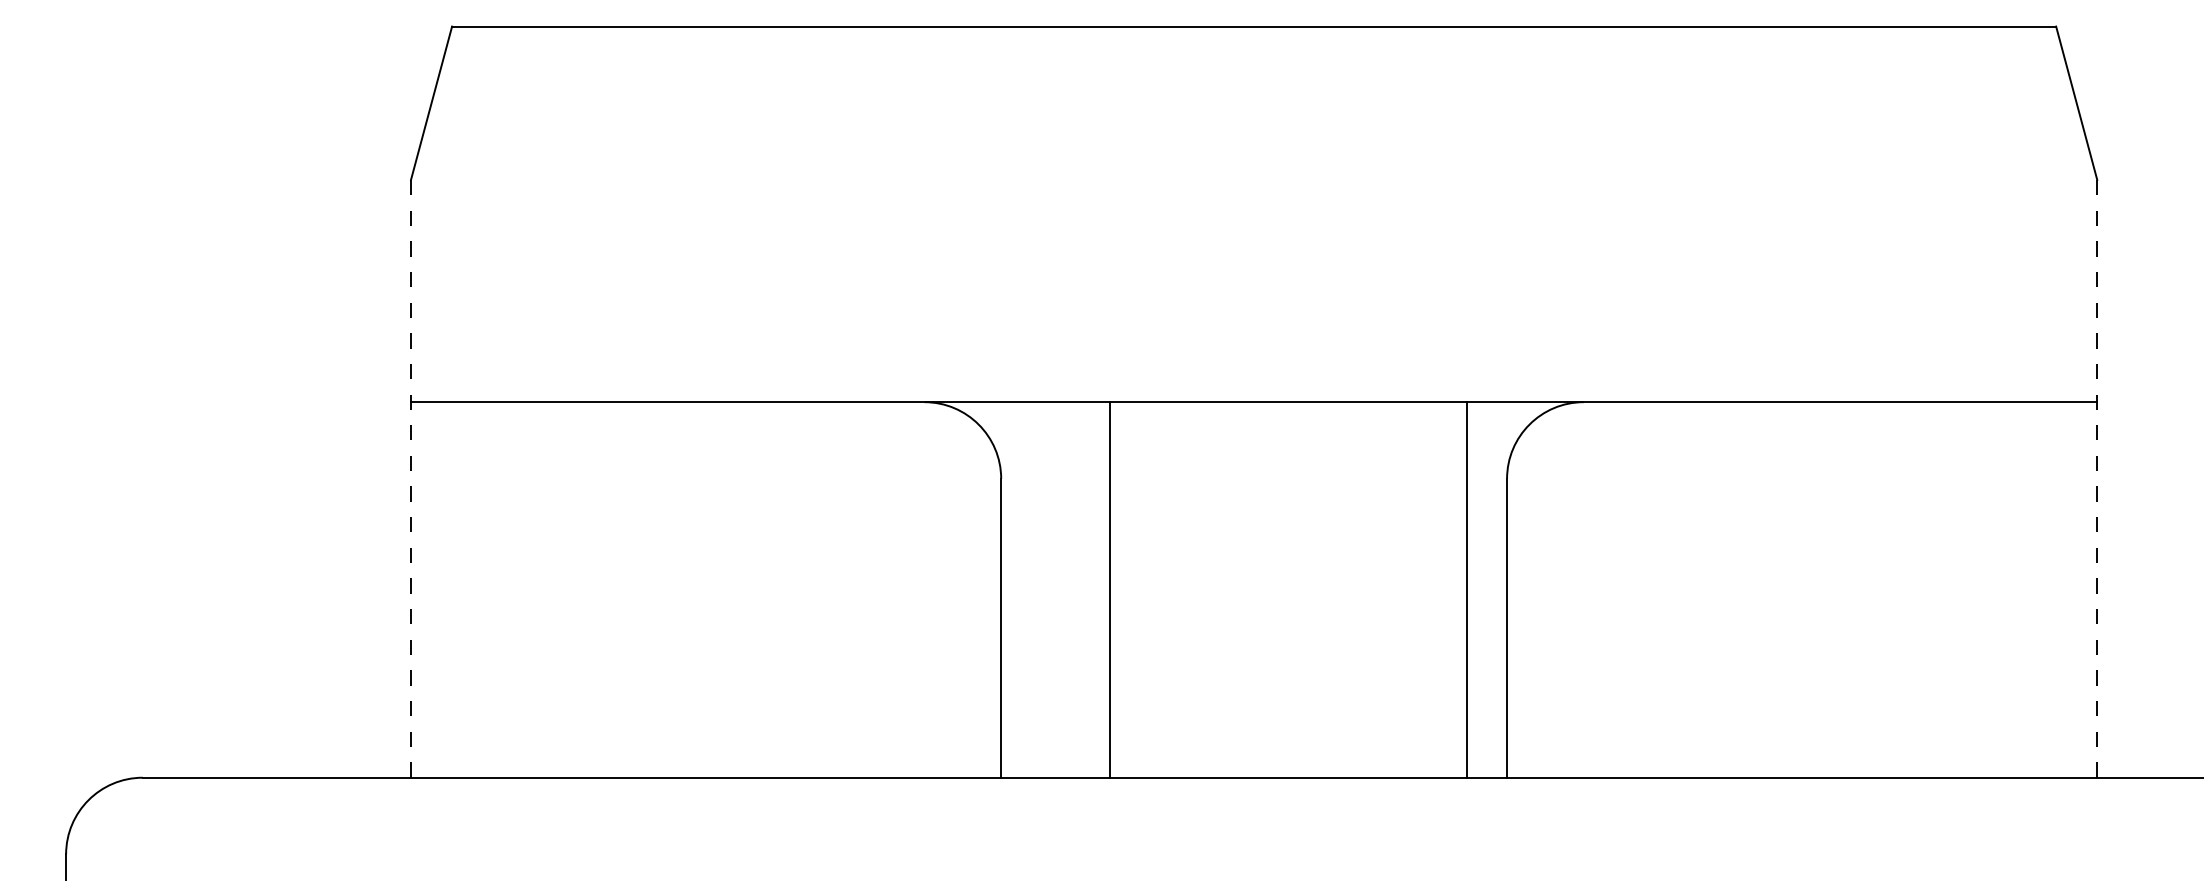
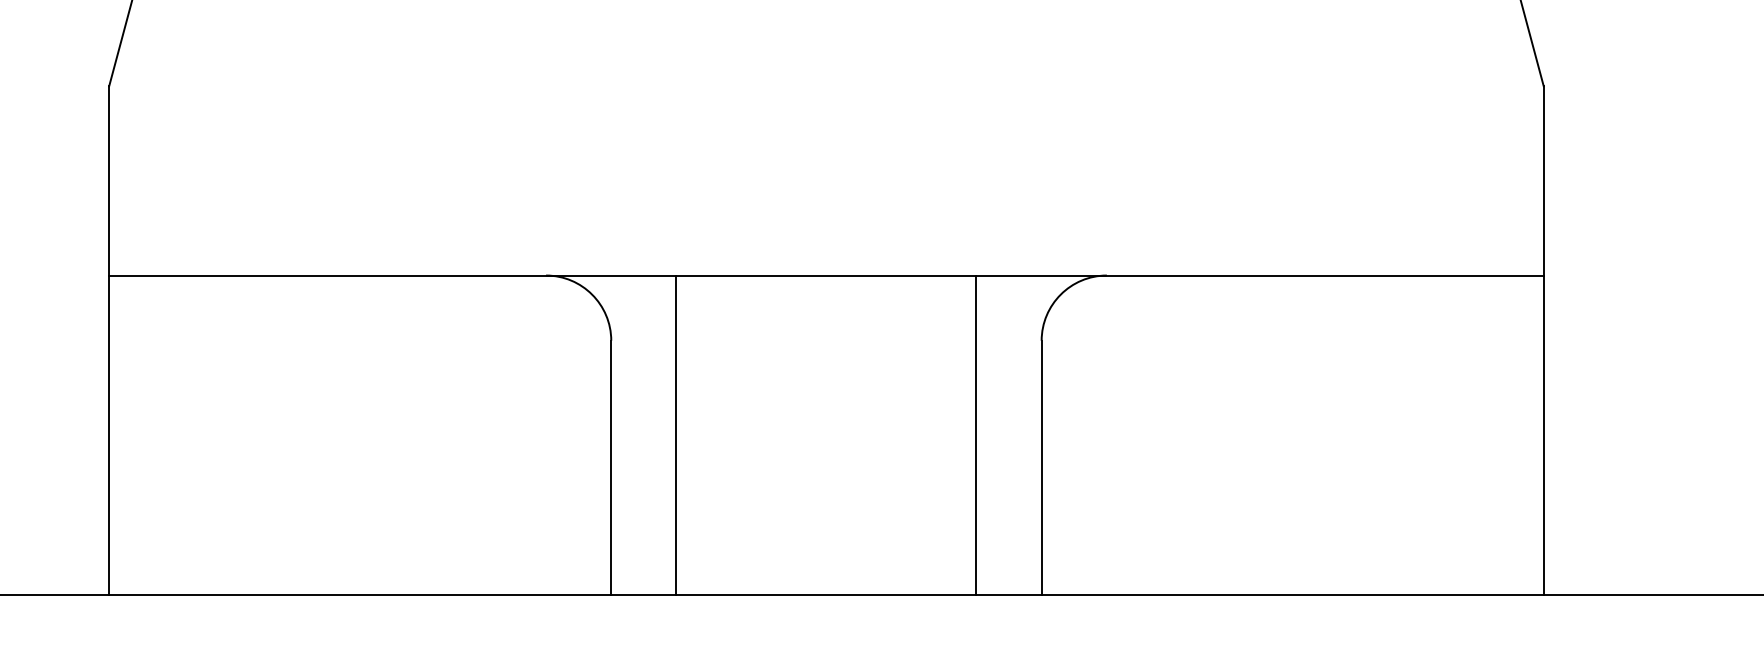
line: (411, 478) -> (109, 340), dashed -> solid
line: (2097, 478) -> (1544, 340), dashed -> solid
line: (1109, 589) -> (676, 434), moved
line: (1467, 589) -> (976, 434), moved

